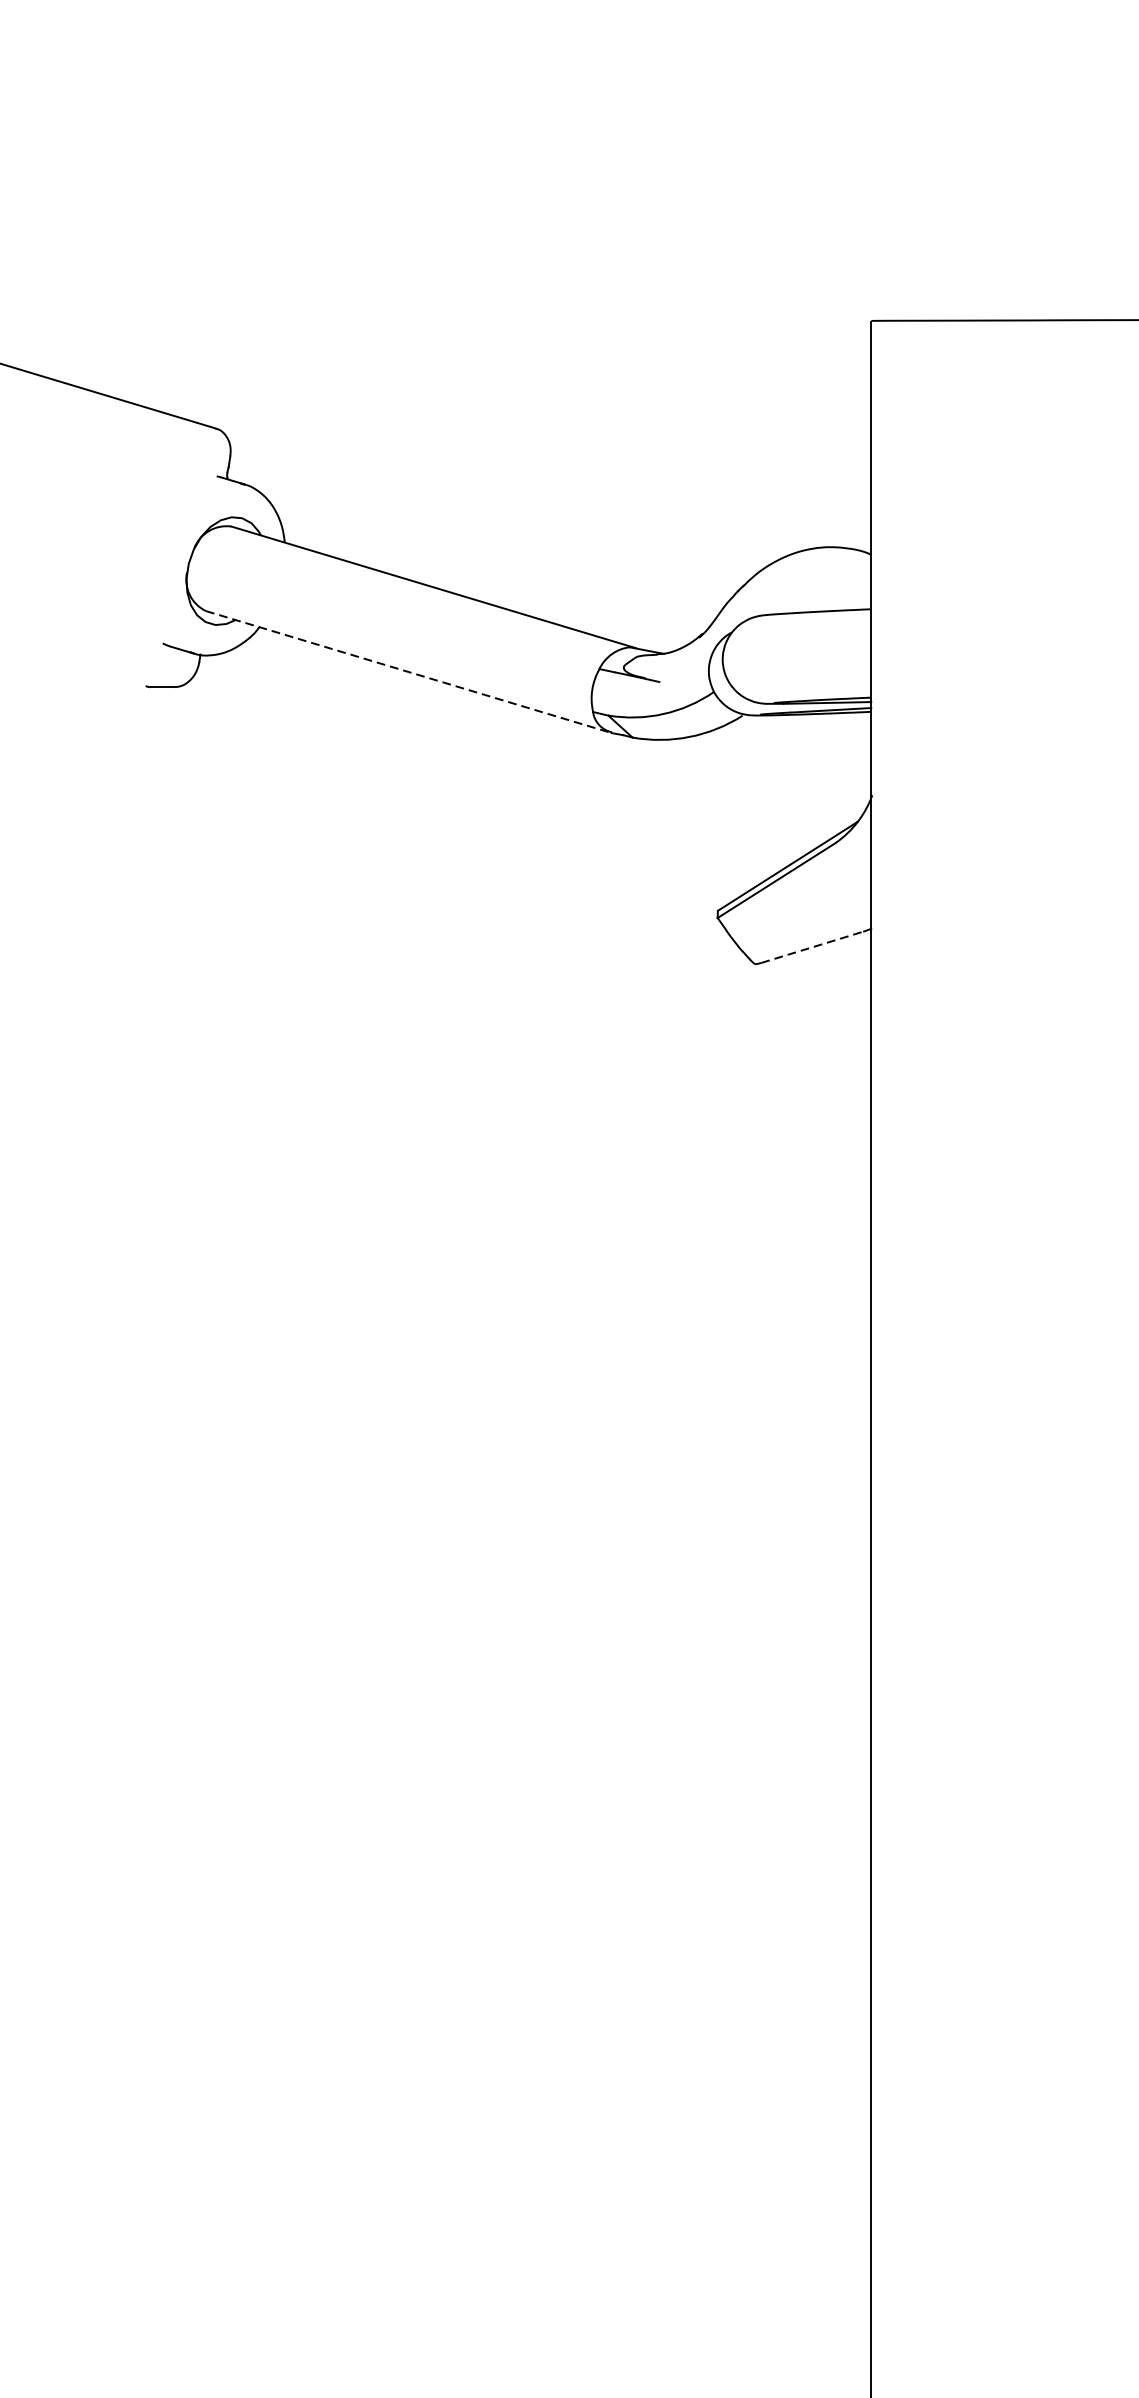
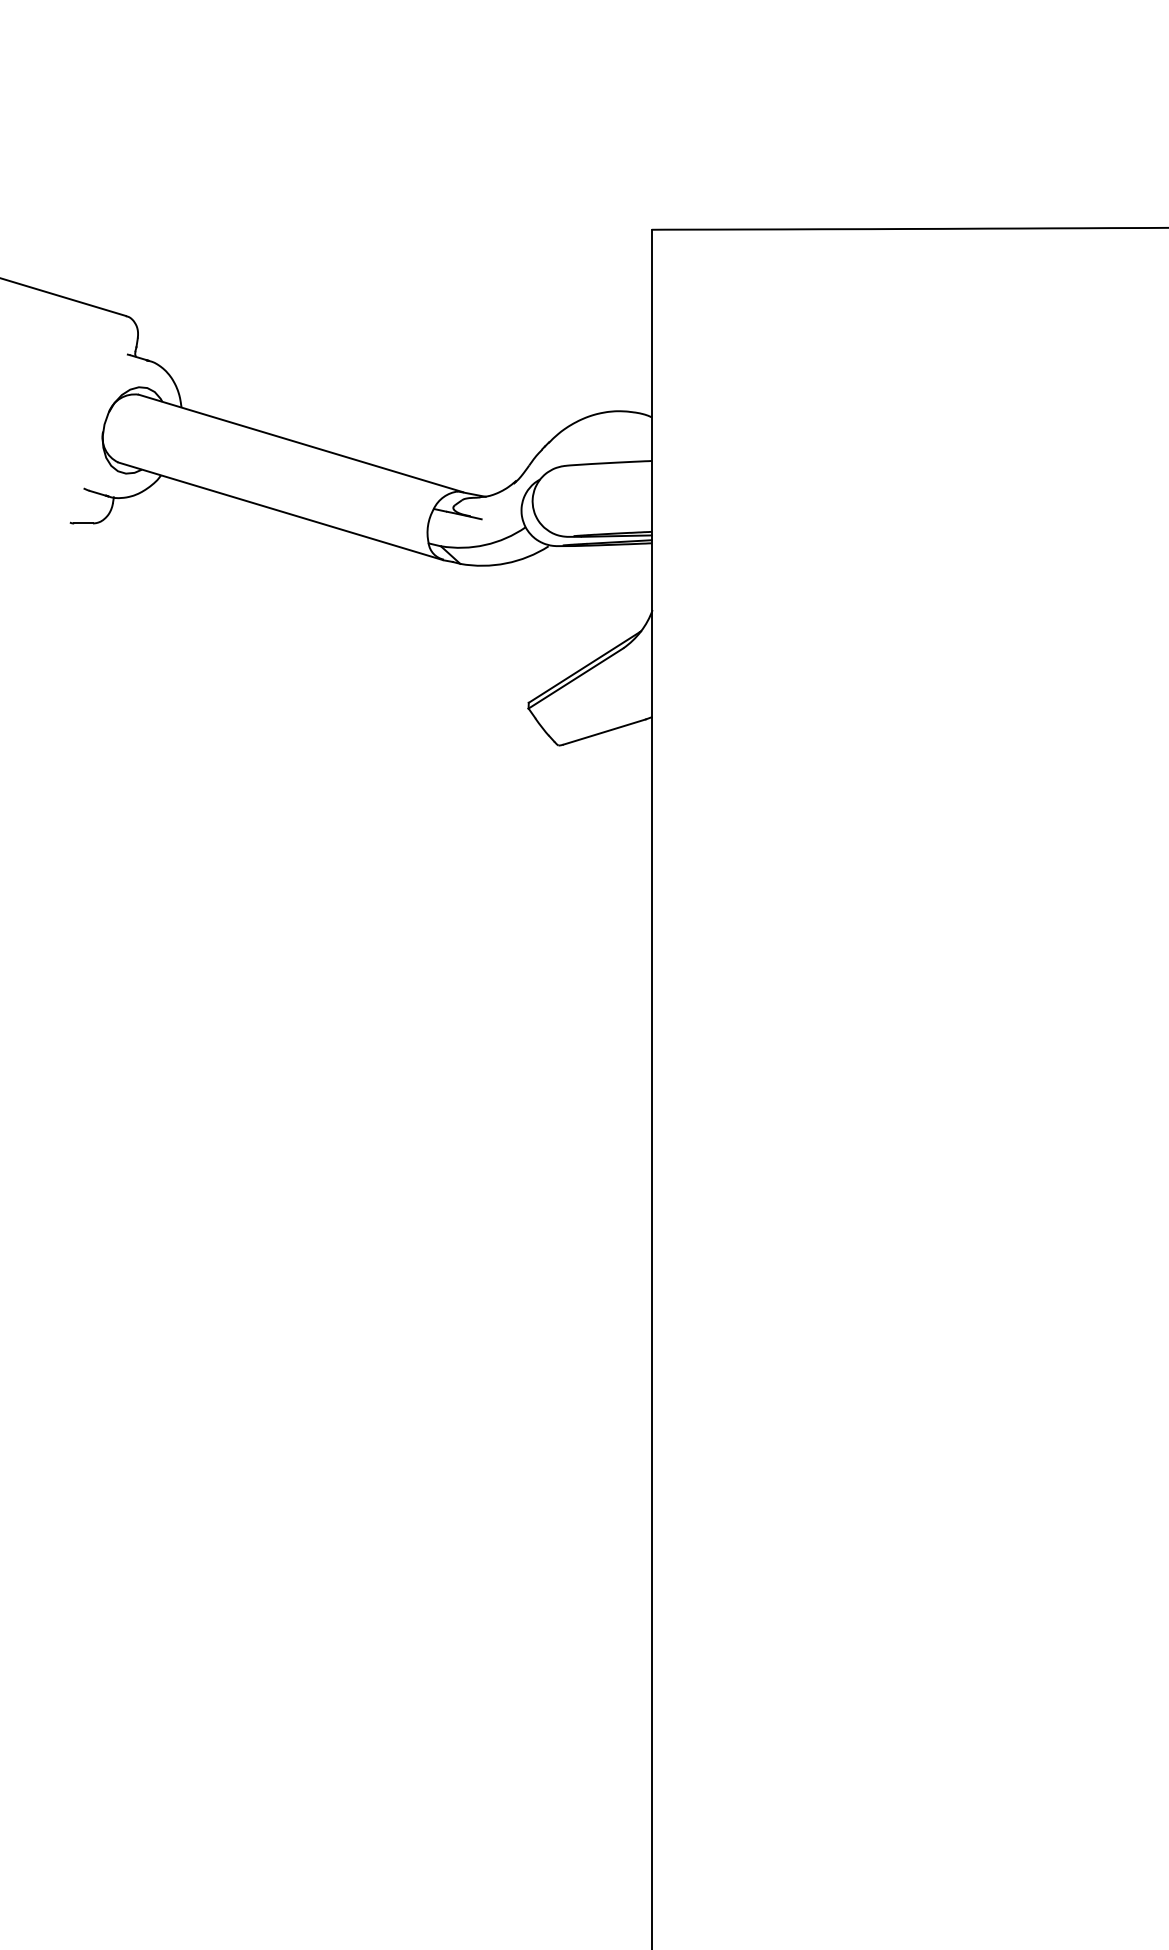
line: (409, 672) -> (281, 511), dashed -> solid
line: (813, 946) -> (605, 731), dashed -> solid

